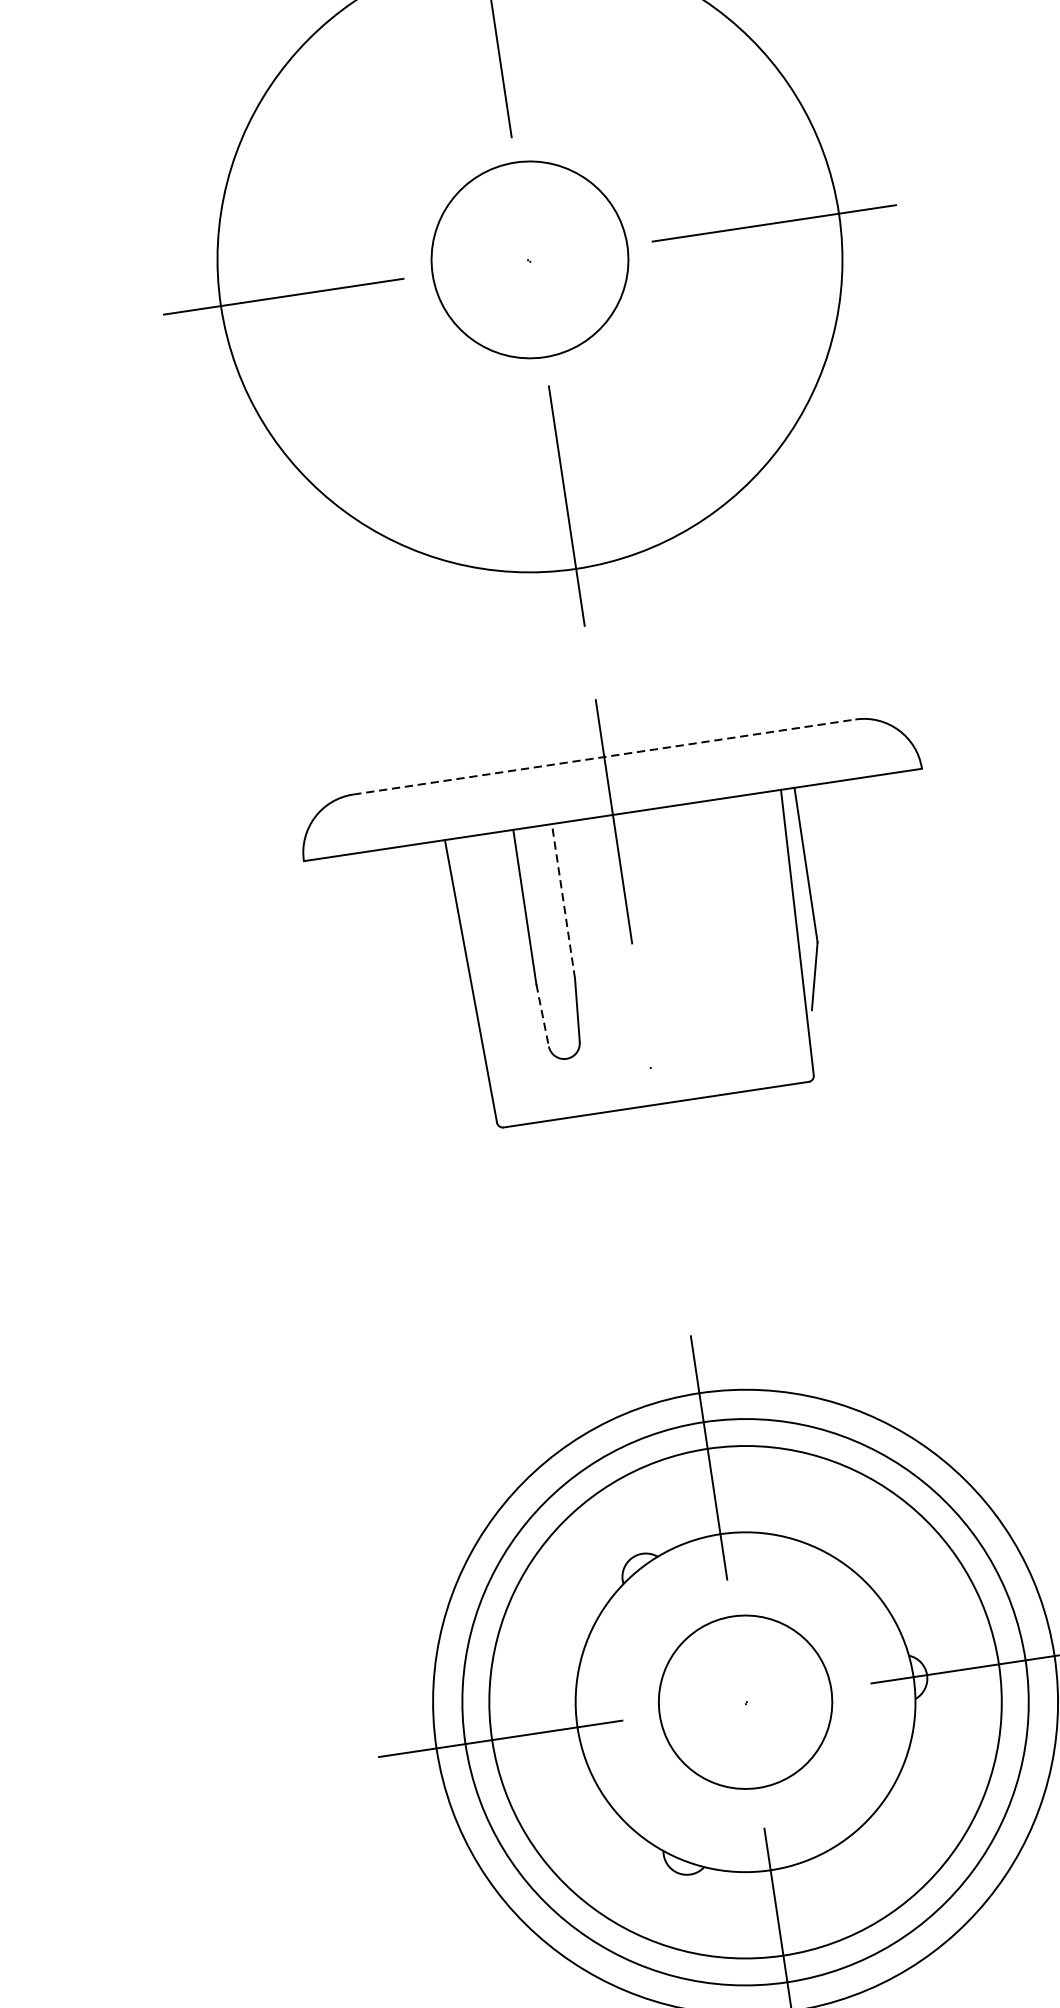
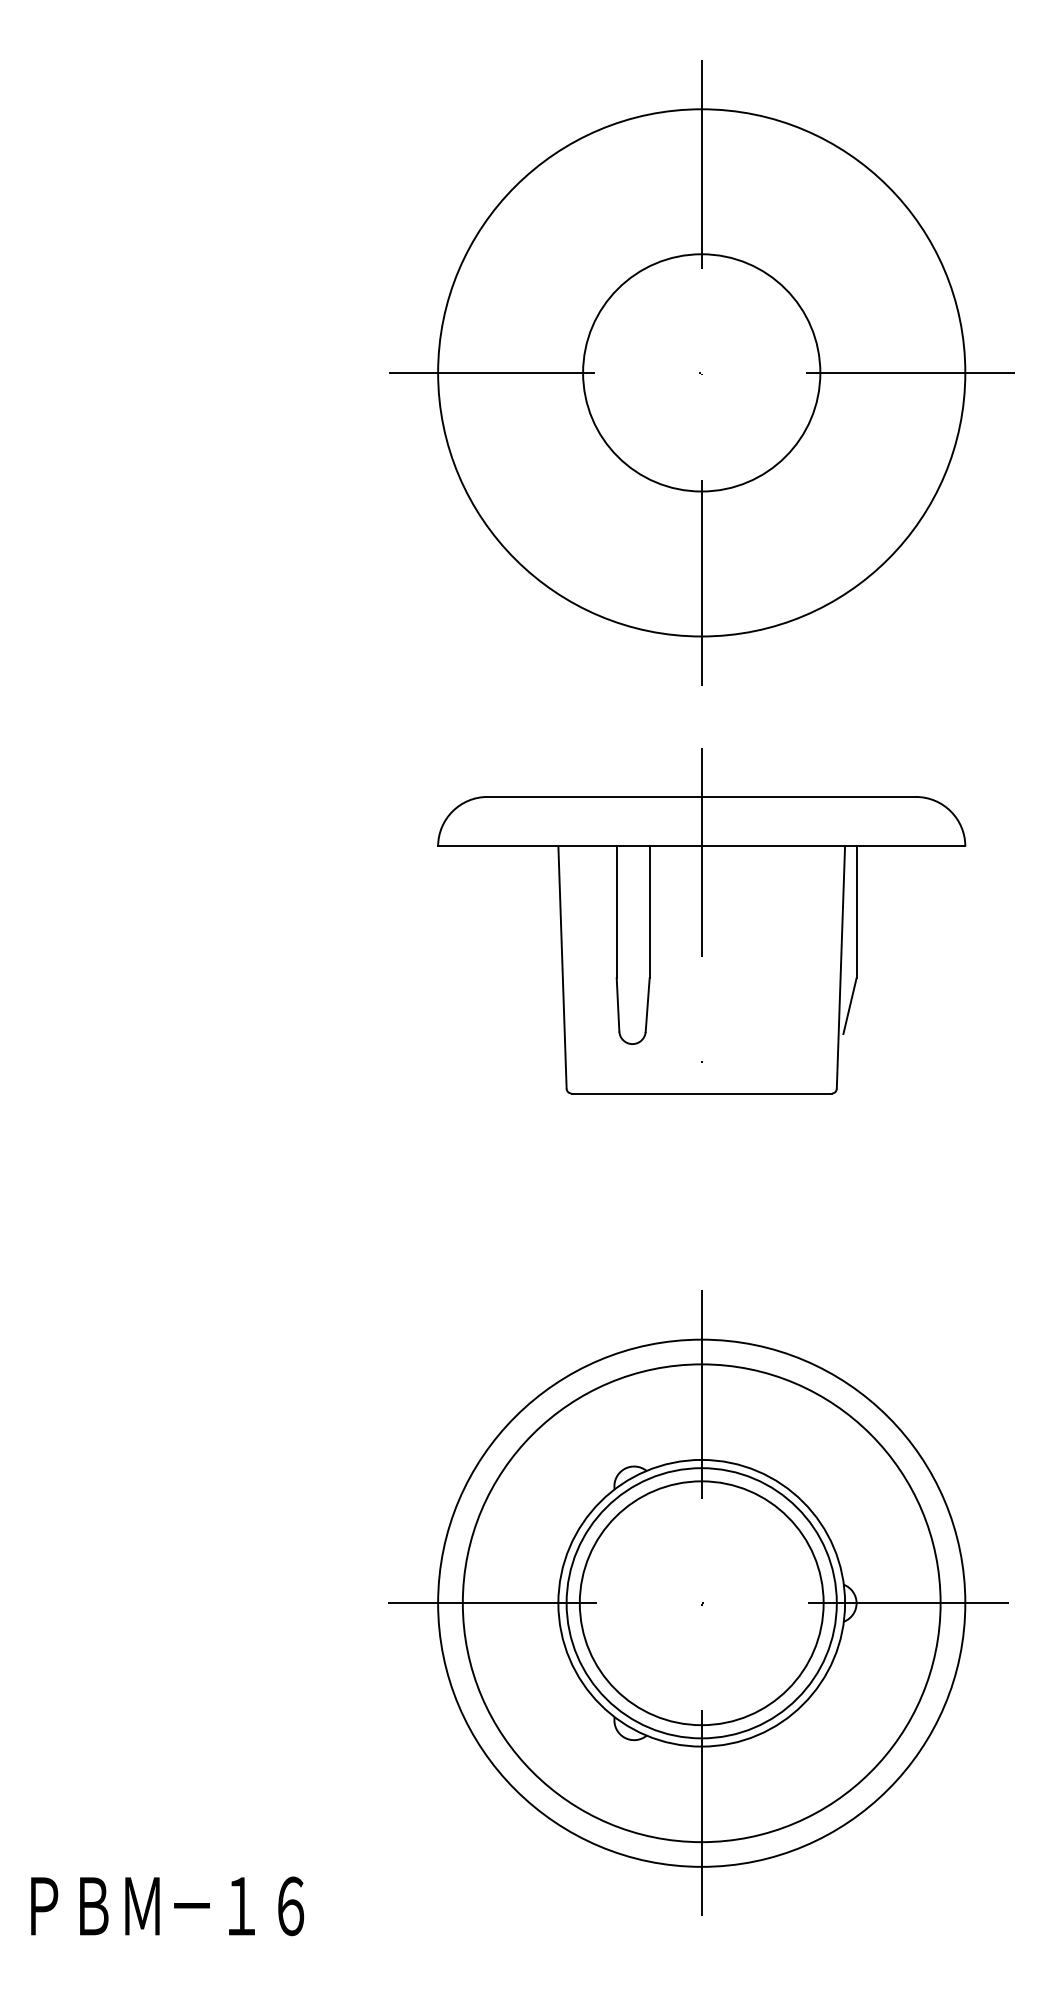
circle: (529, 259) -> (701, 372), size x1.43
line: (605, 756) -> (702, 796), dashed -> solid
line: (563, 901) -> (649, 912), dashed -> solid
line: (543, 1014) -> (618, 1004), dashed -> solid
circle: (745, 1702) -> (701, 1603), size x0.62
circle: (745, 1702) -> (701, 1603), size x1.67

